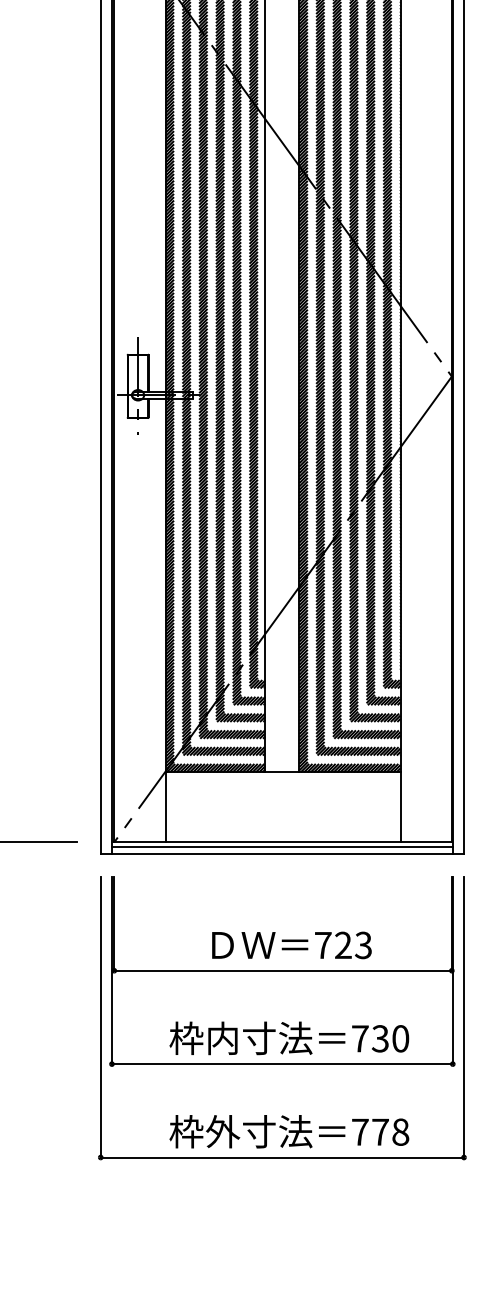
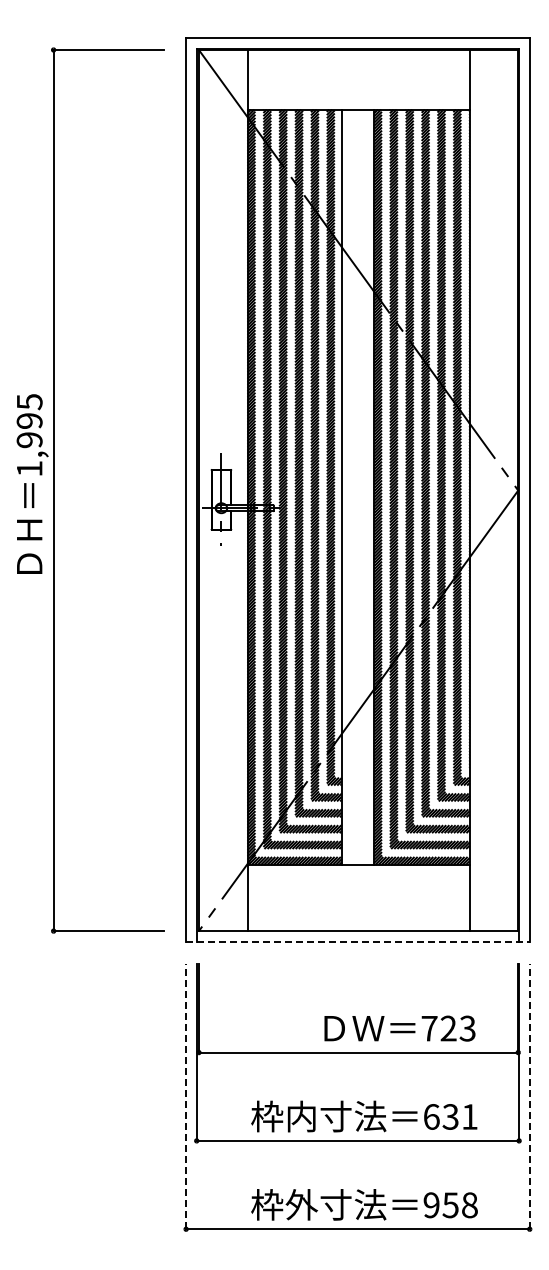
line: (281, 846) -> (357, 935), removed
line: (281, 854) -> (357, 942), solid -> dashed
text: (291, 945) -> (399, 1028), moved
line: (101, 1017) -> (186, 1096), solid -> dashed
line: (463, 1017) -> (529, 1096), solid -> dashed
text: (380, 1038) -> (450, 1116), 730 -> 631
text: (369, 1132) -> (440, 1205), 778 -> 958

